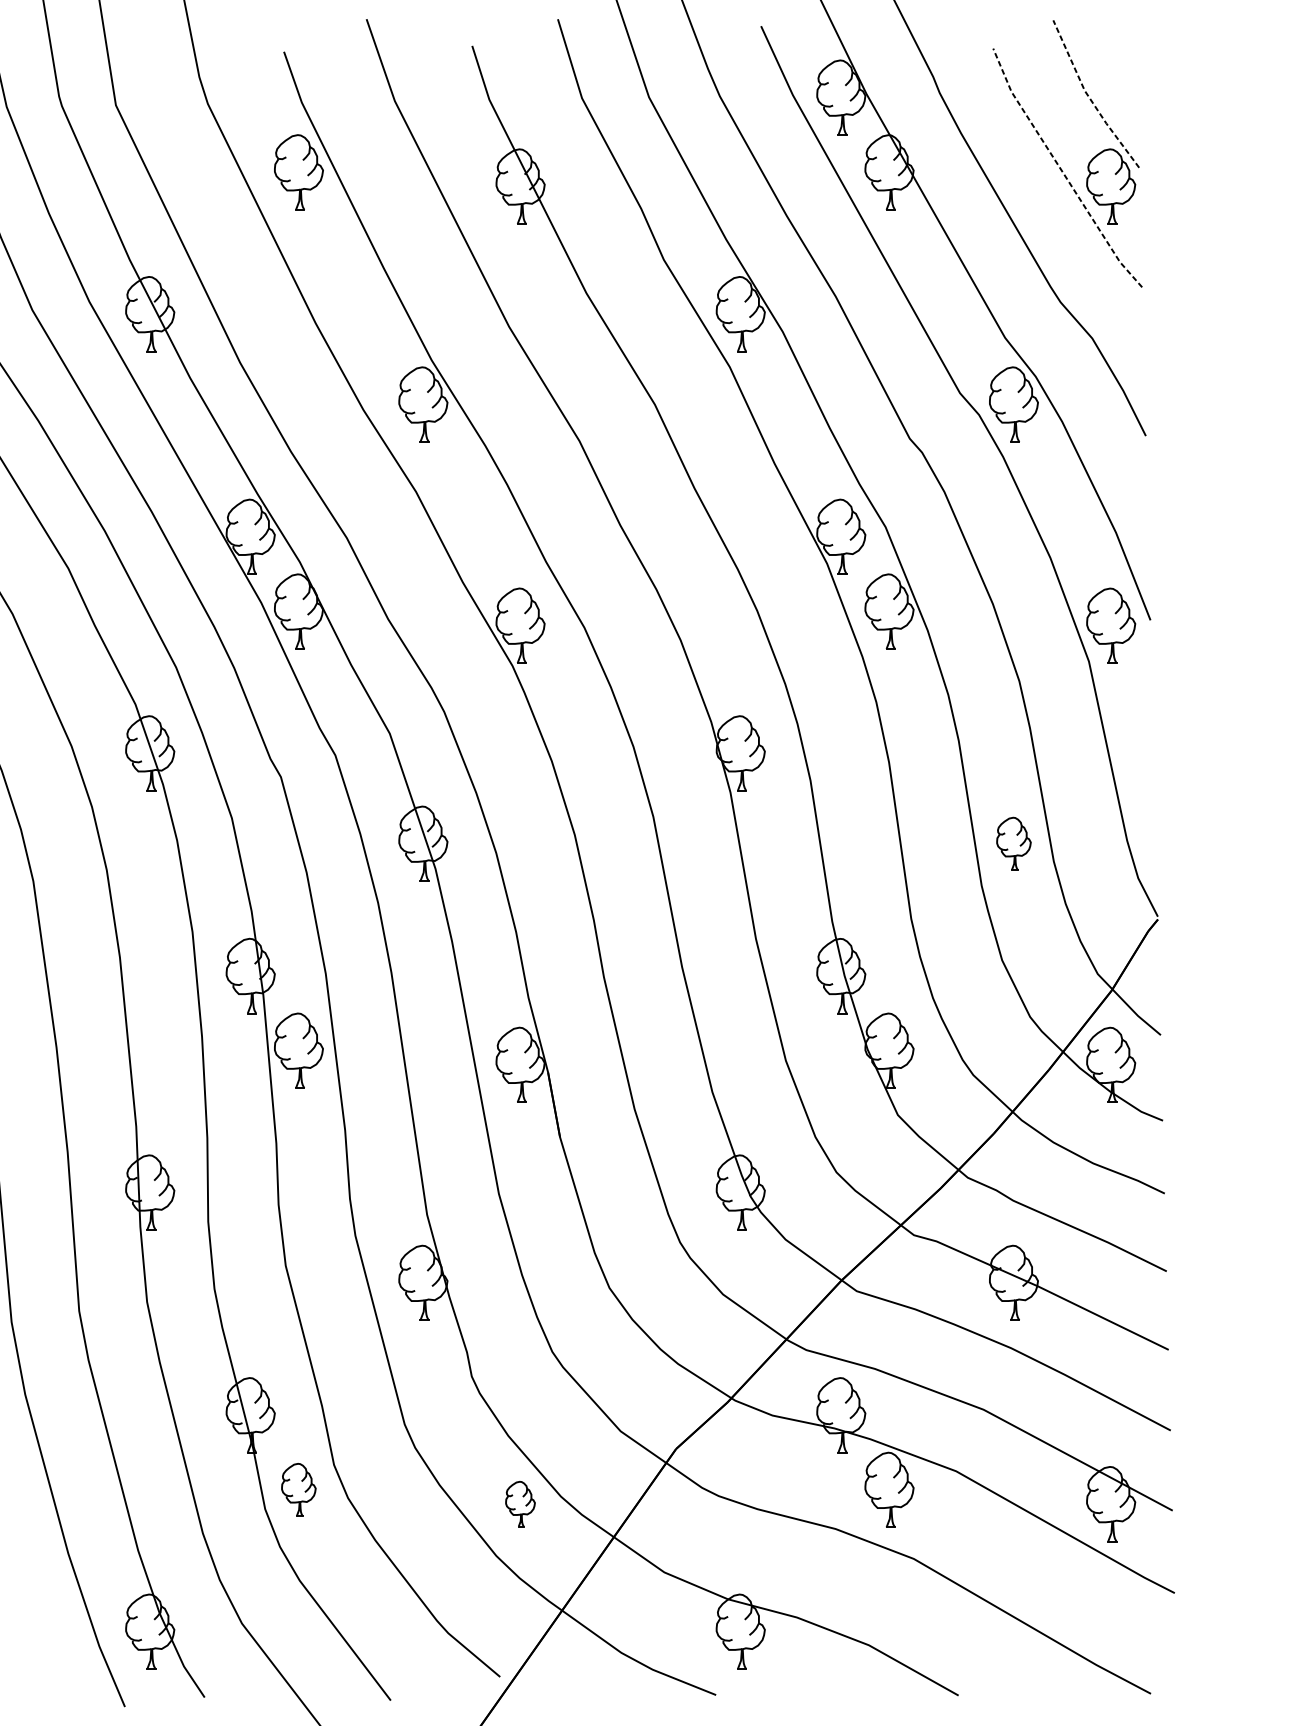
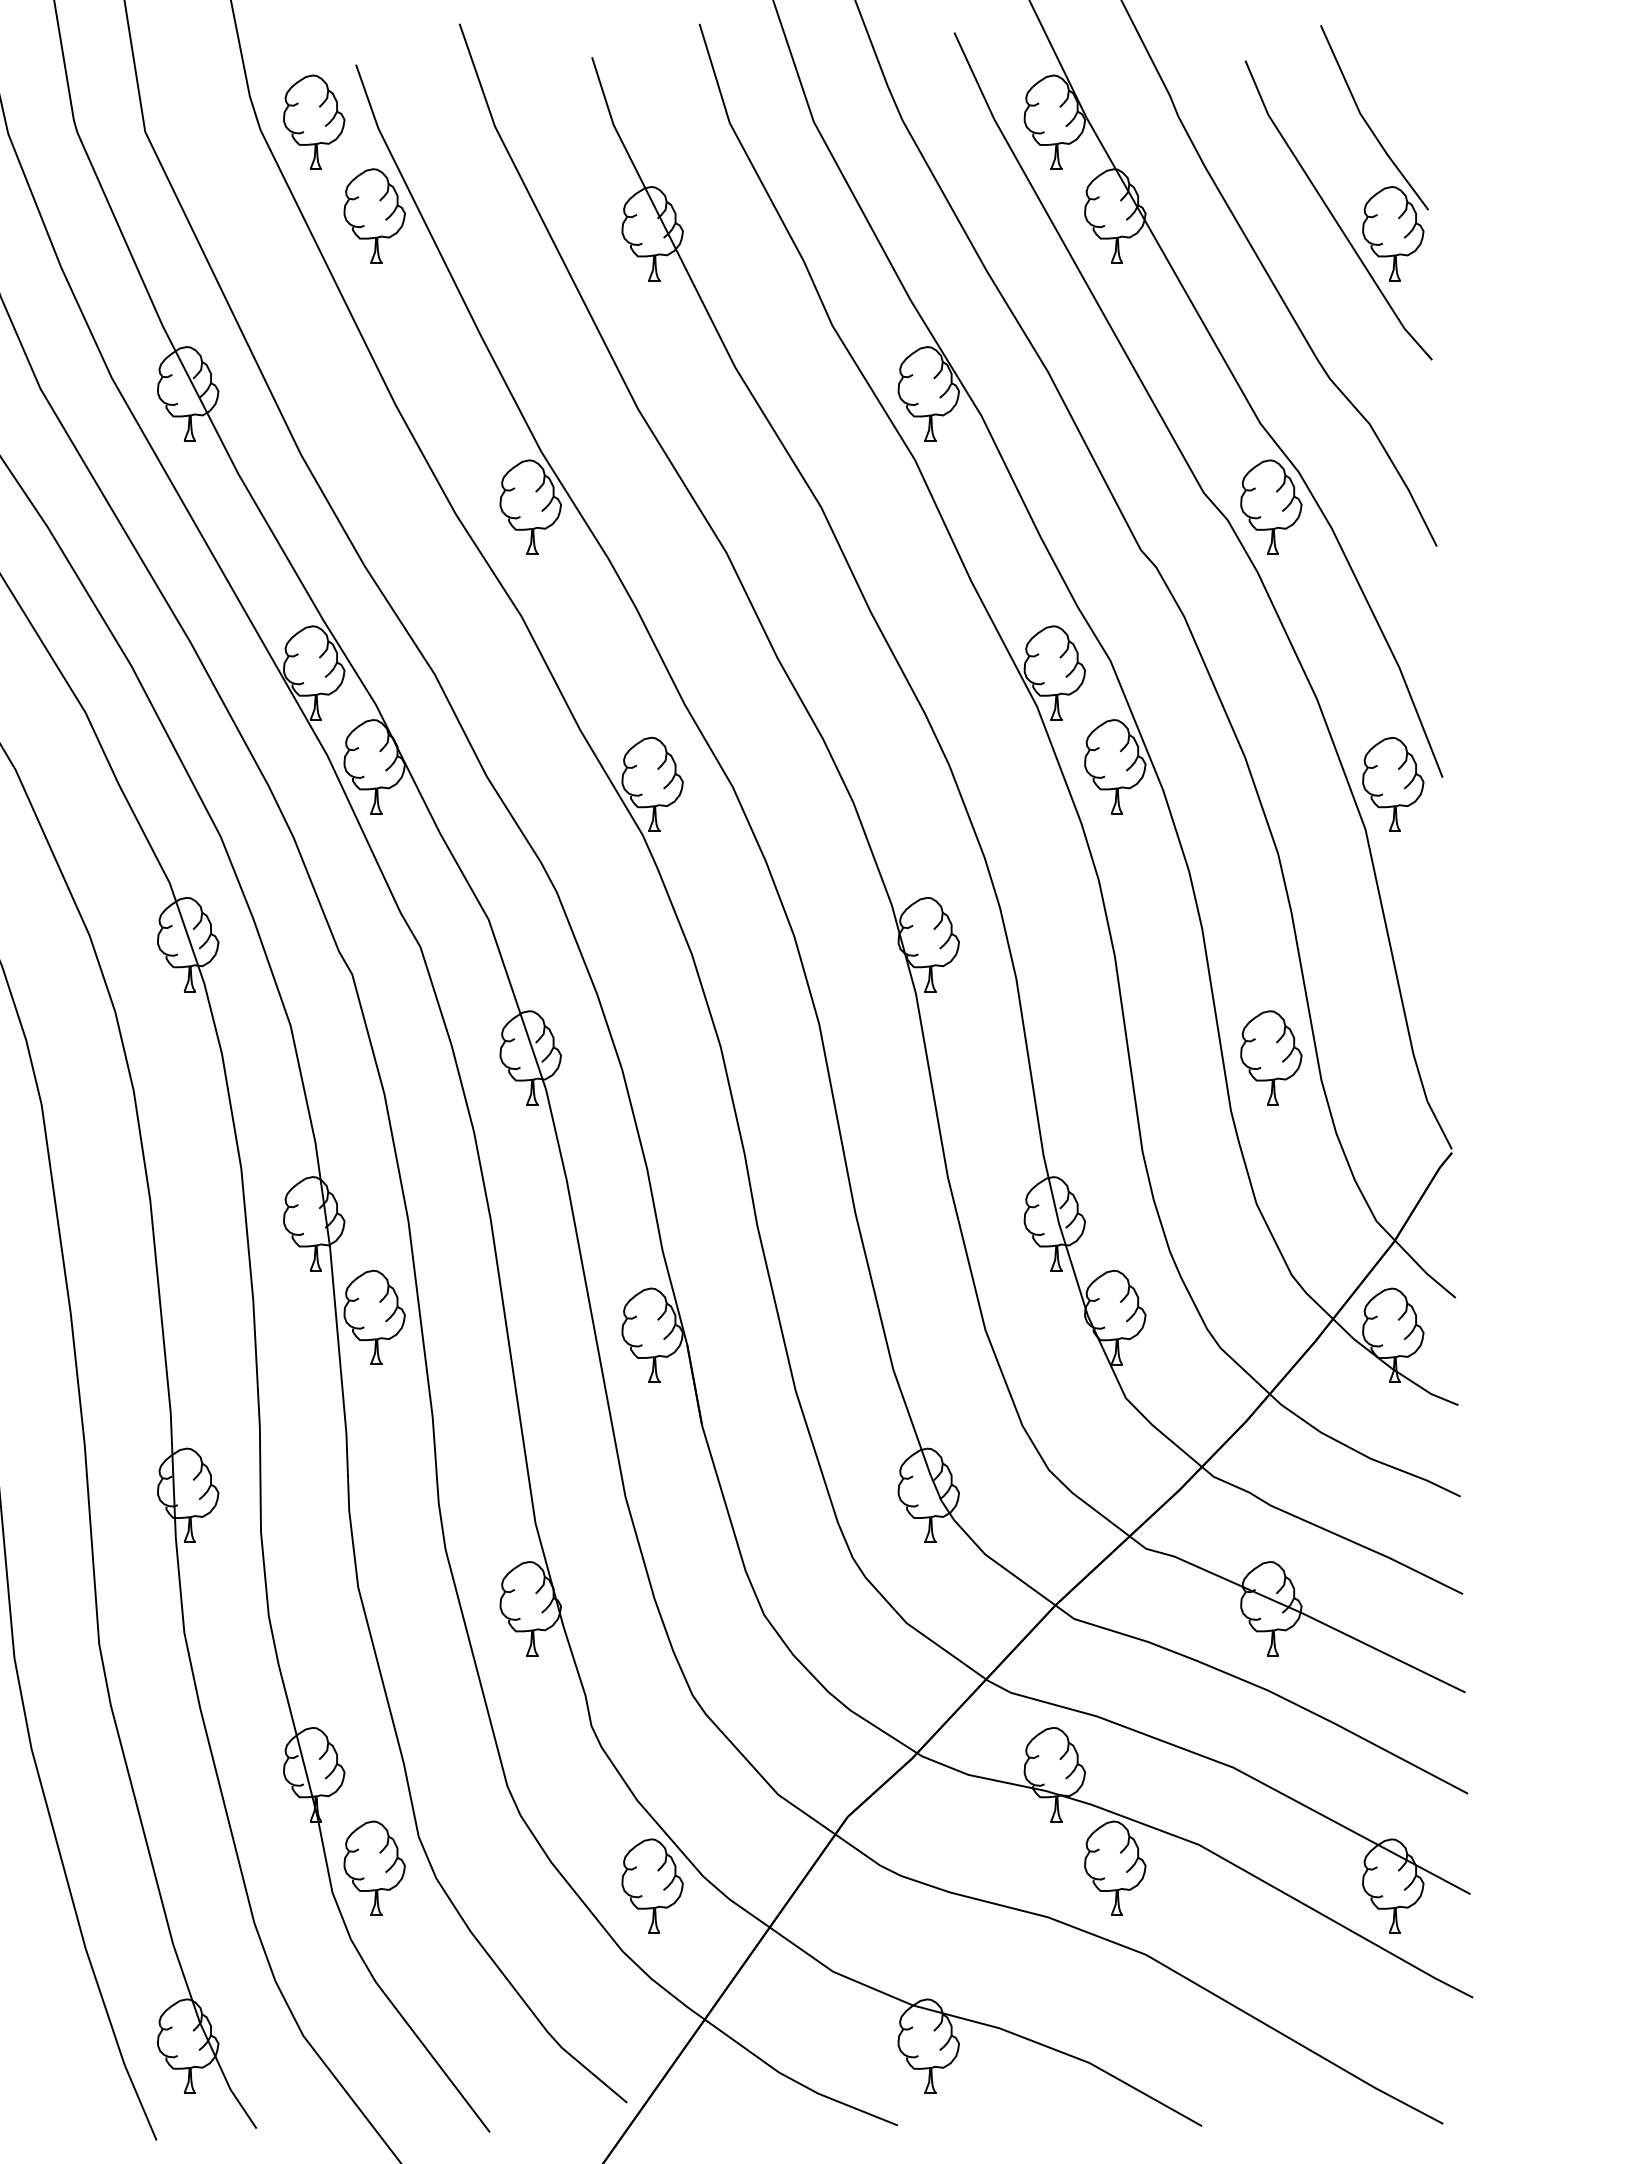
part: (250, 97) -> (314, 121), added
line: (1089, 97) -> (1366, 122), dashed -> solid
line: (1061, 171) -> (1331, 214), dashed -> solid
part: (1014, 843) -> (1271, 1057), size x1.43
part: (298, 1489) -> (374, 1867), size x1.43
part: (520, 1503) -> (652, 1885), size x1.67

